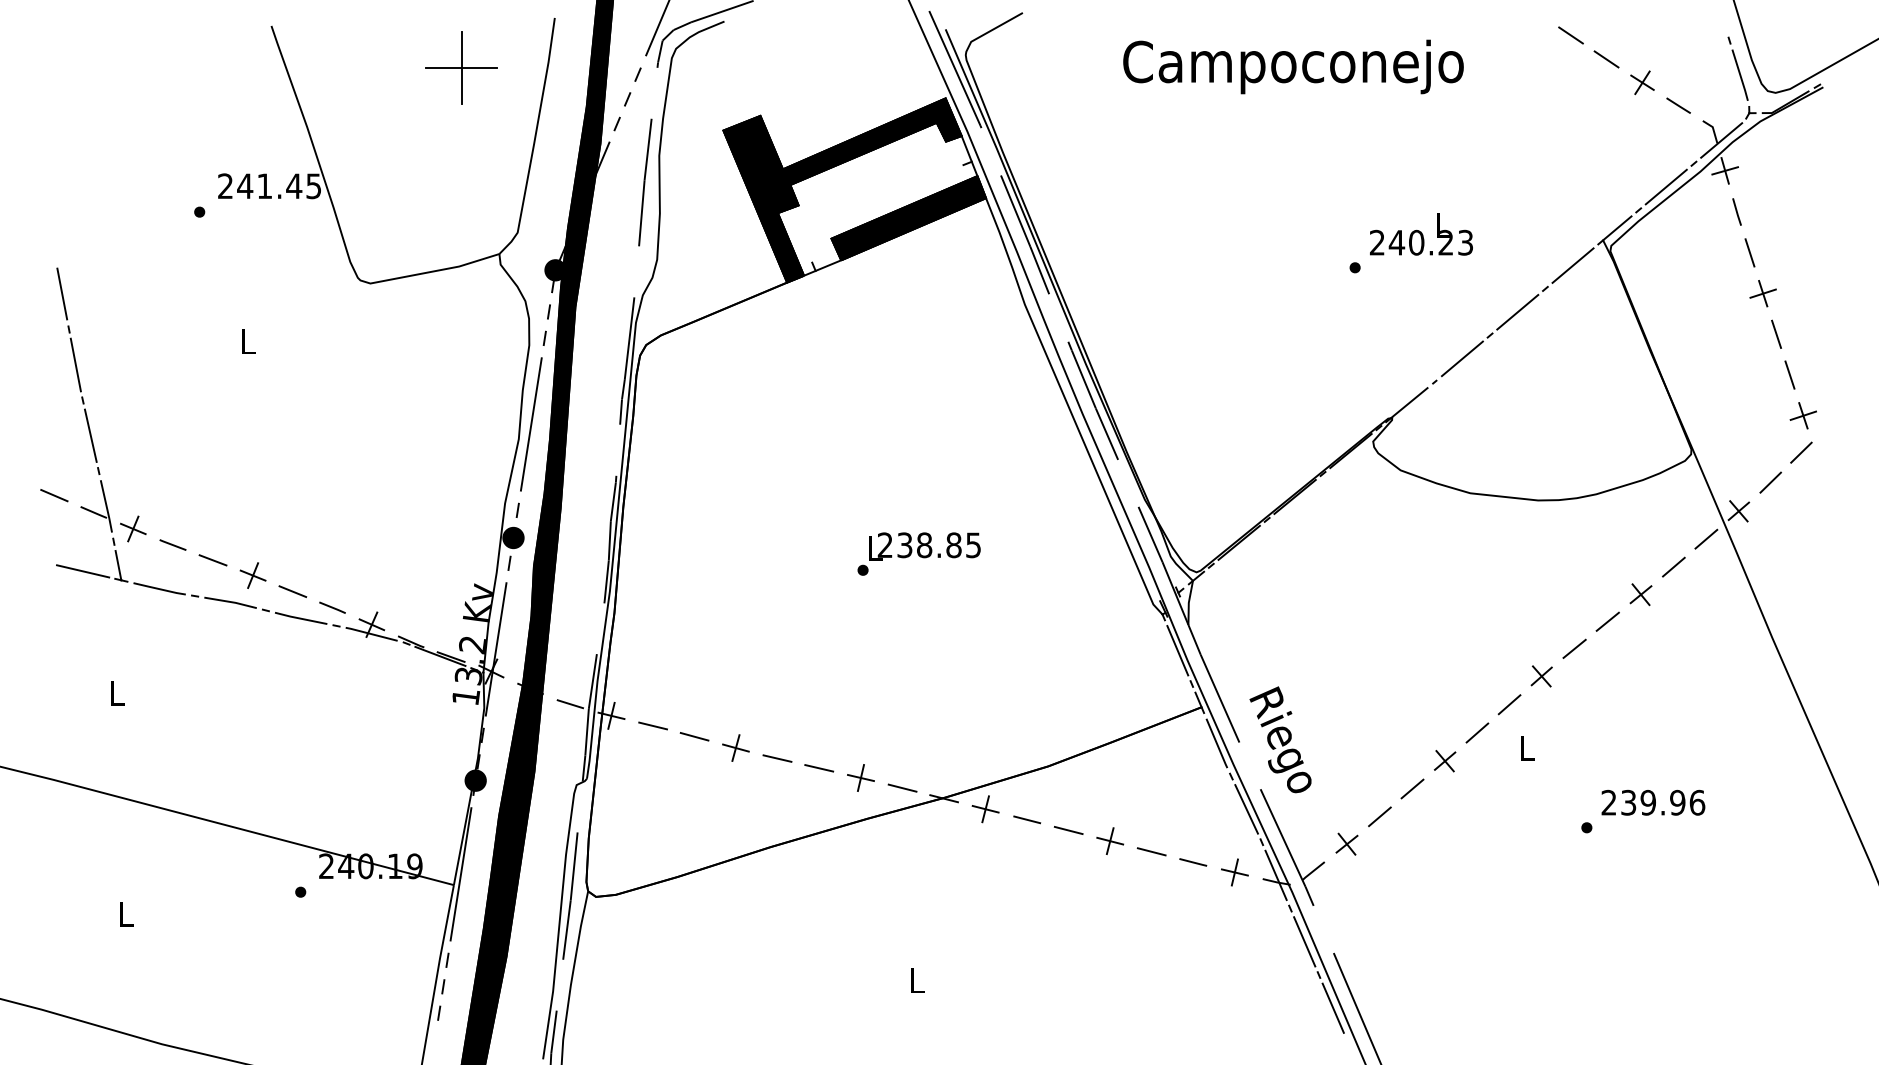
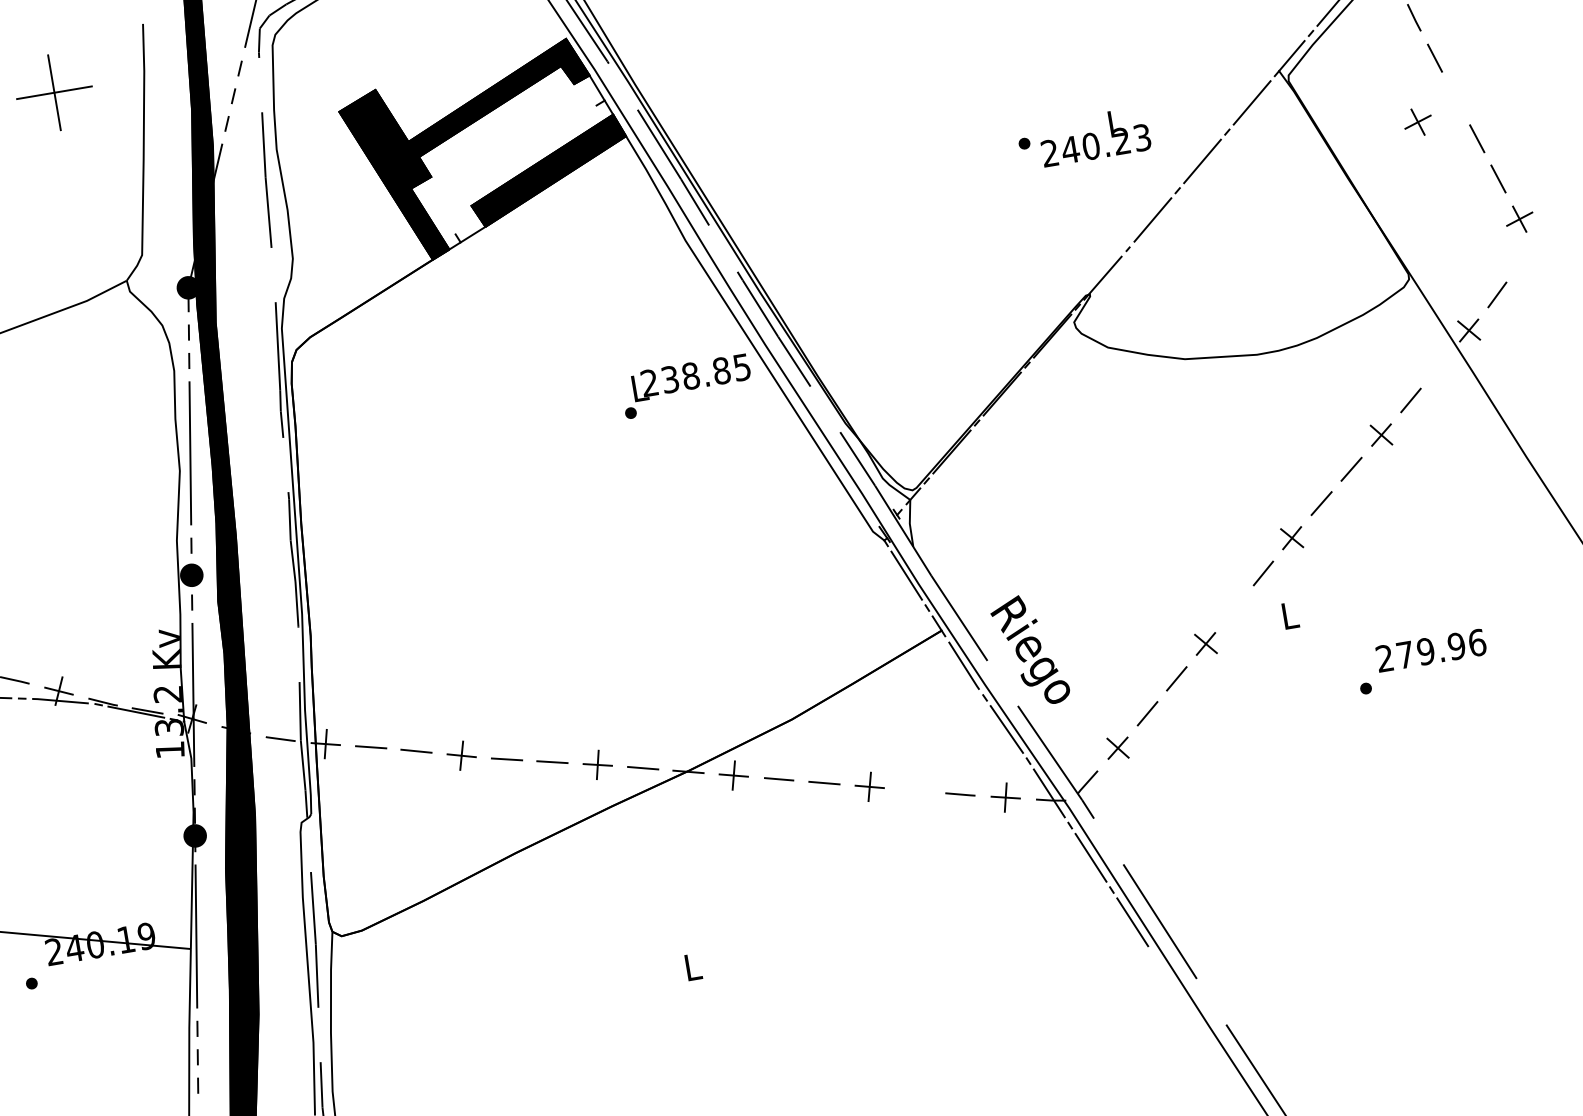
text: (1421, 234) -> (1094, 136), moved
part: (1762, 293) -> (1417, 122), moved
line: (1801, 452) -> (1524, 257), removed
line: (1706, 538) -> (1440, 364), removed
text: (918, 553) -> (685, 385), moved
line: (1477, 732) -> (1234, 608), removed
text: (1628, 802) -> (1405, 654), 239.96 -> 279.96
line: (1151, 851) -> (914, 790), removed

